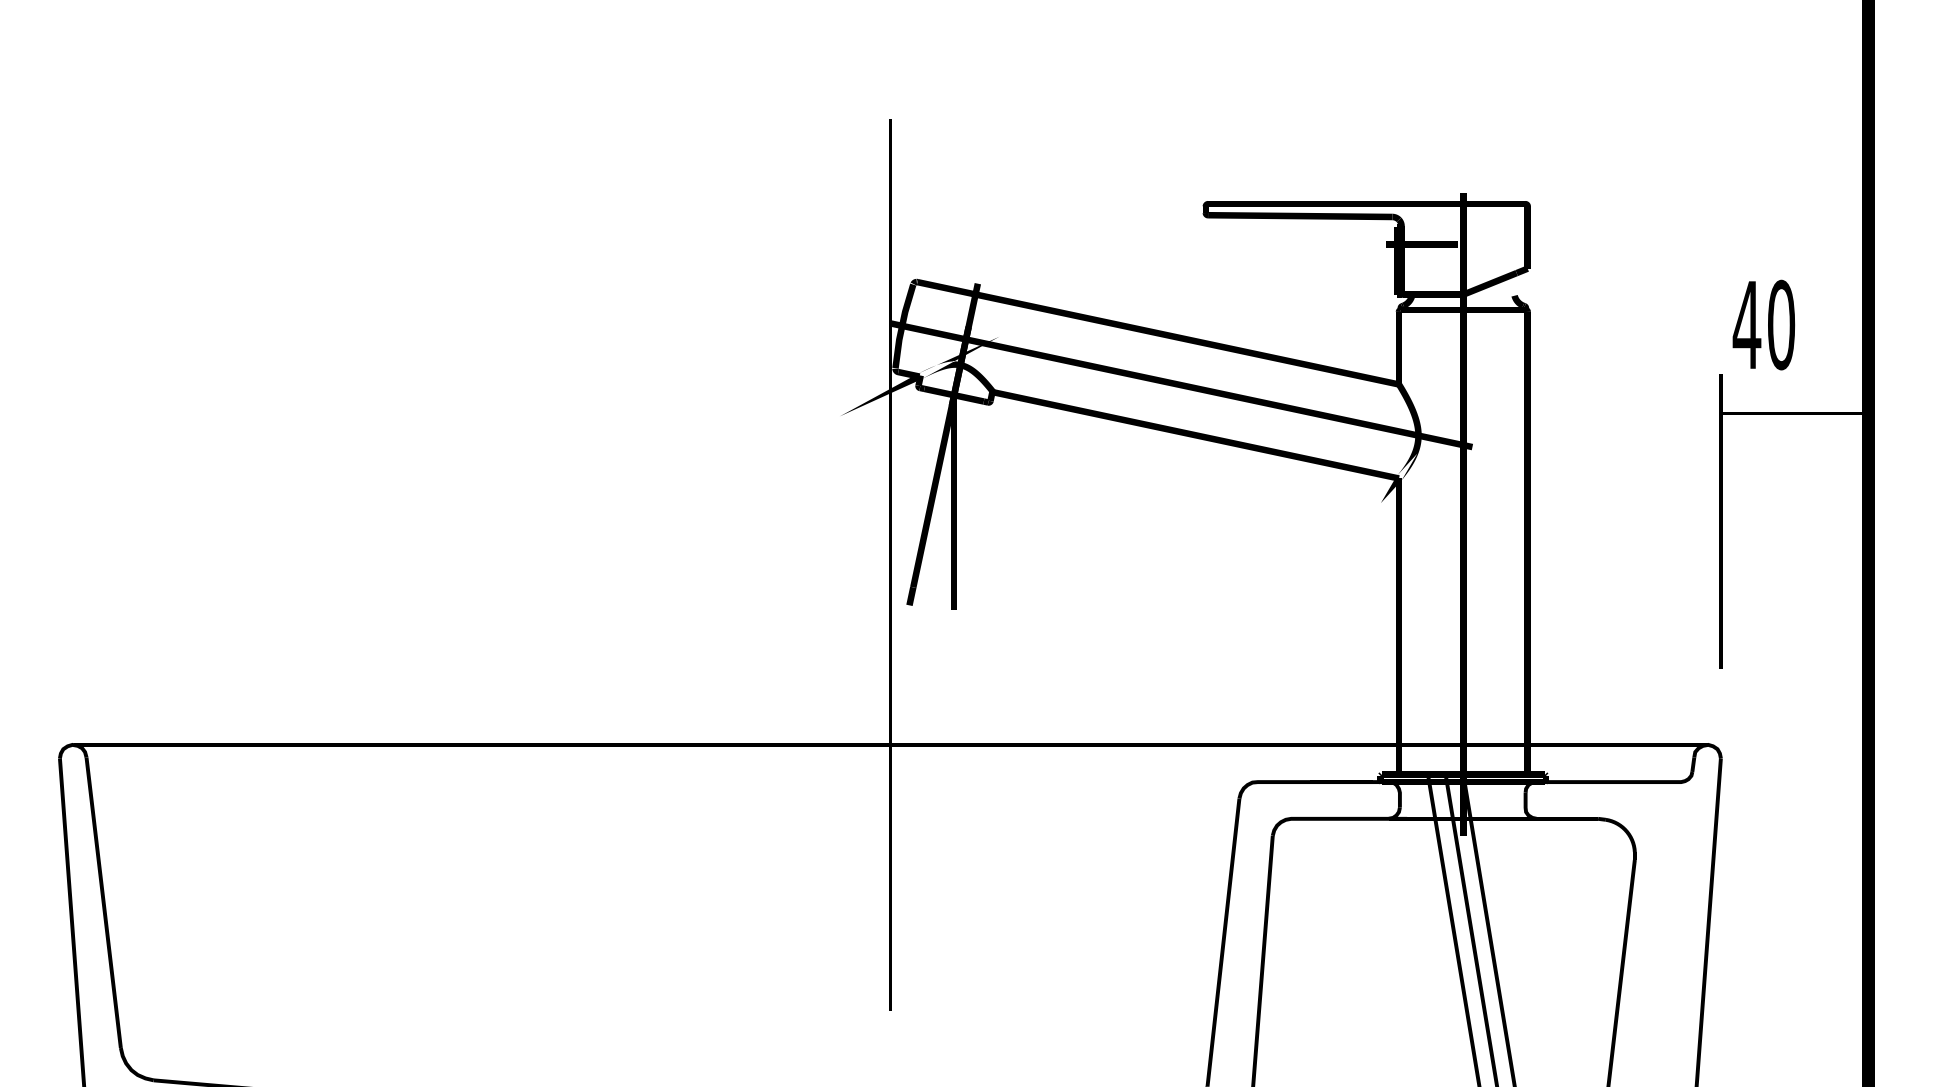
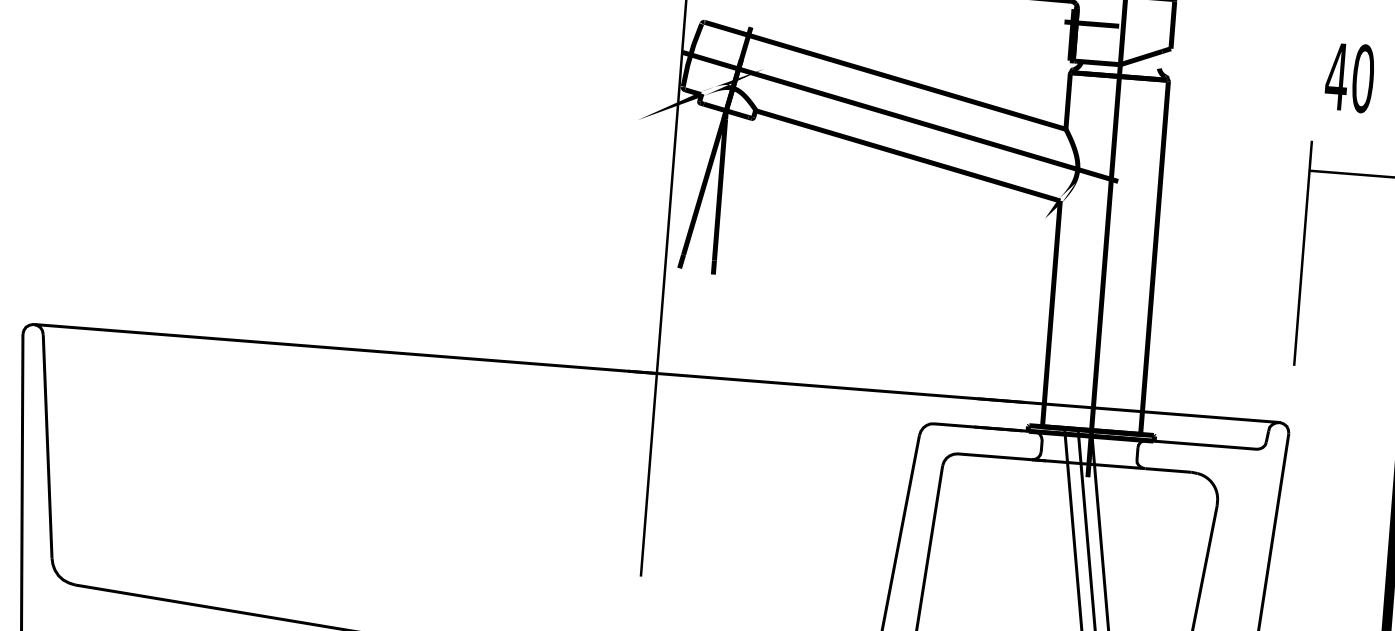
text: (1763, 324) -> (1349, 77), moved

